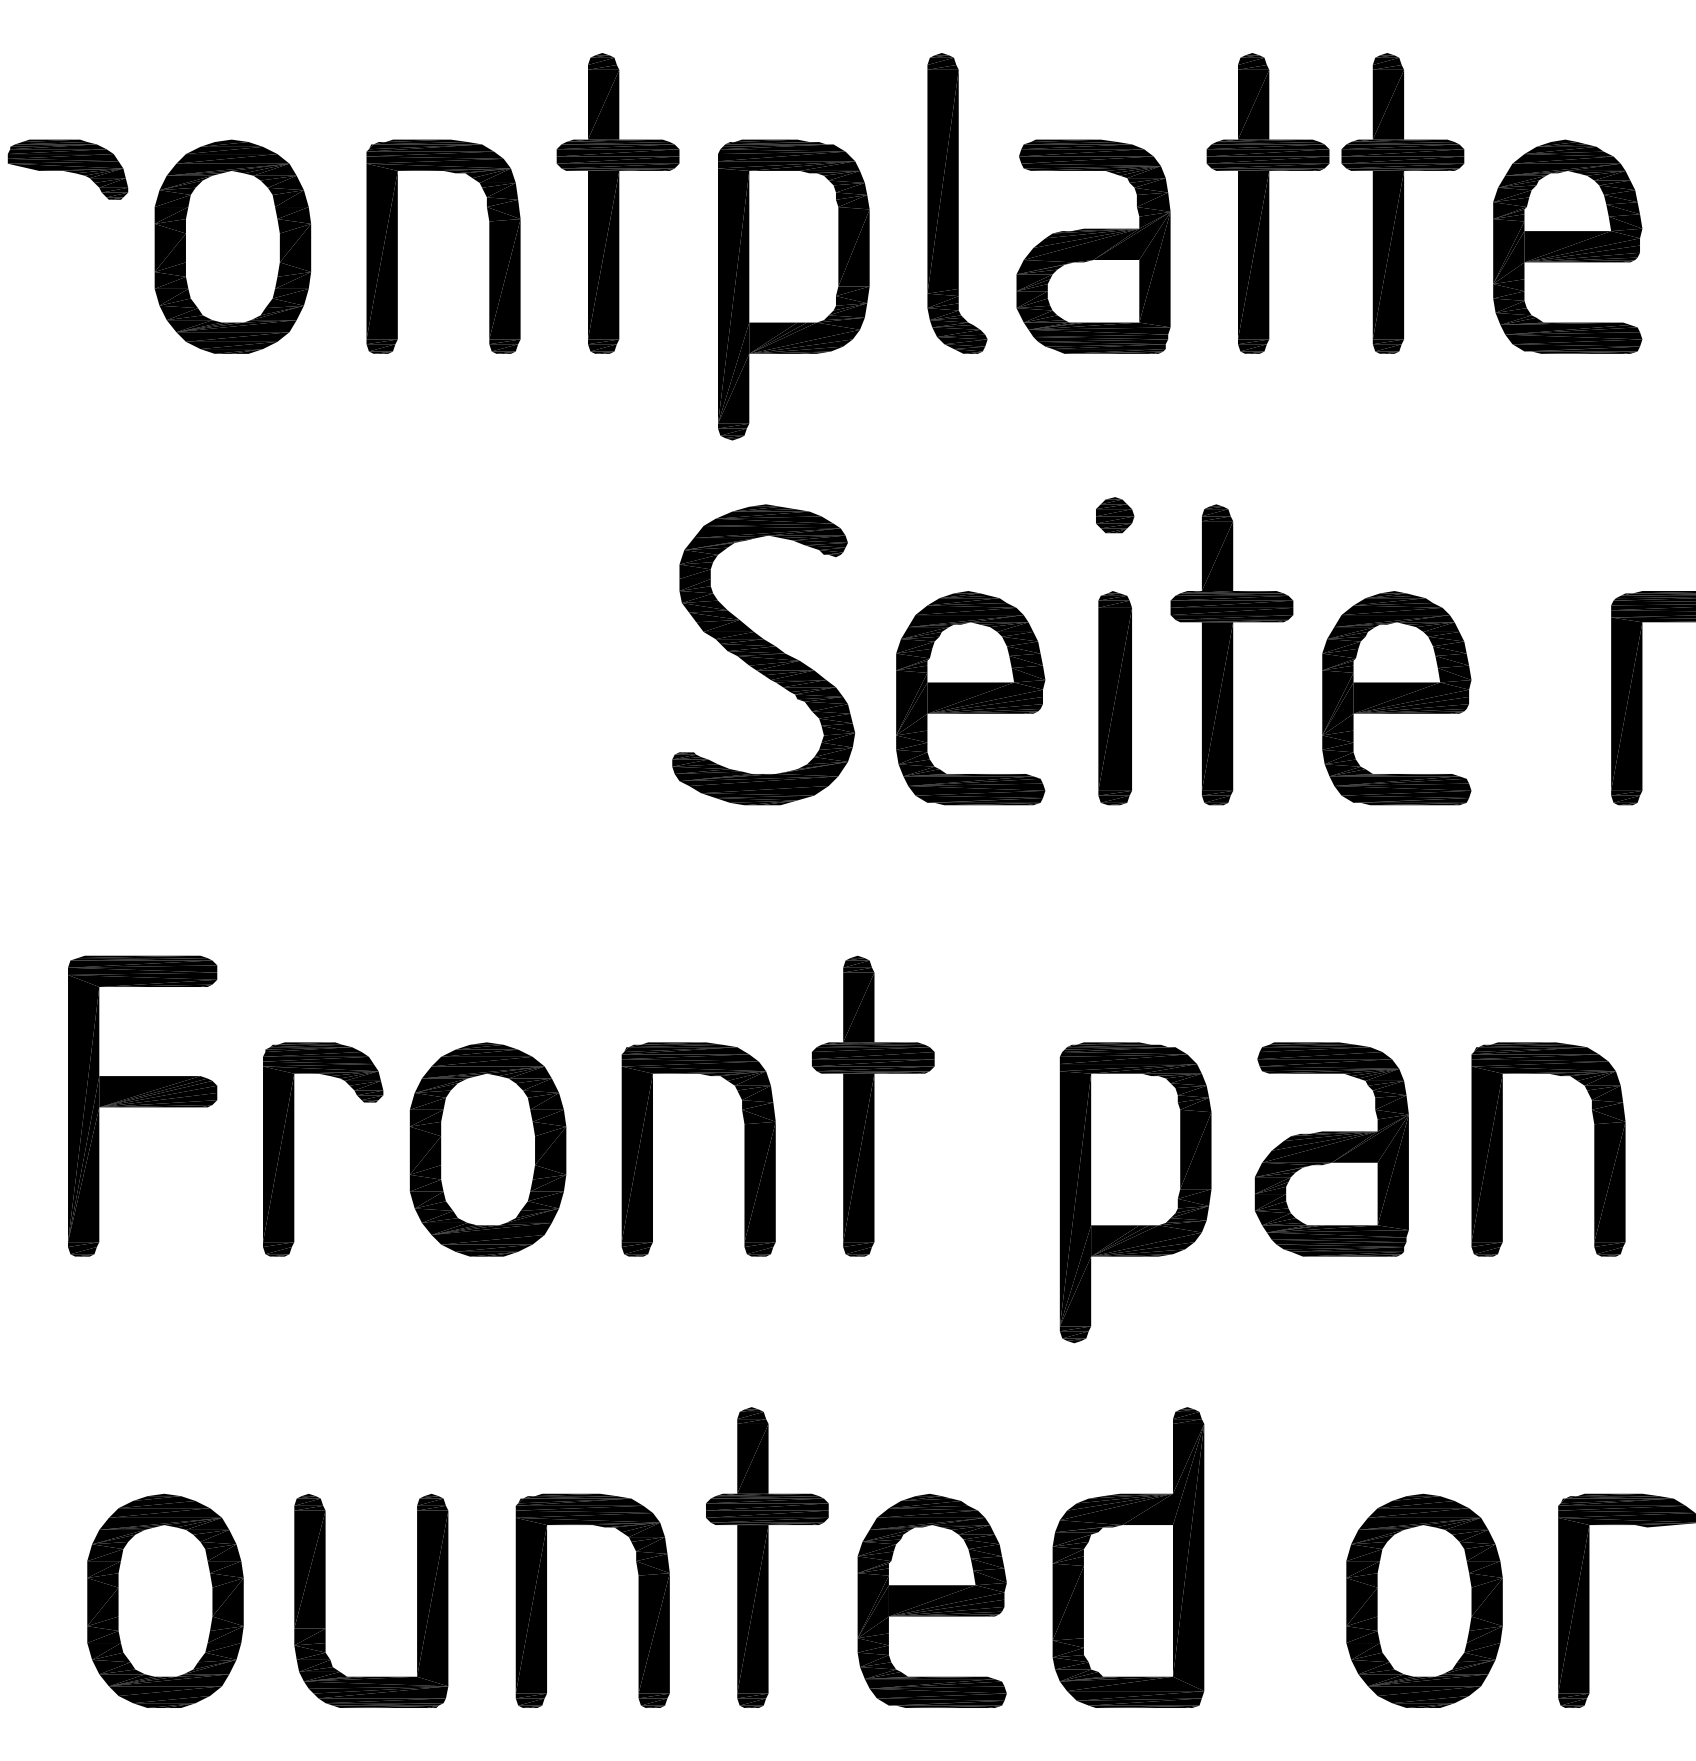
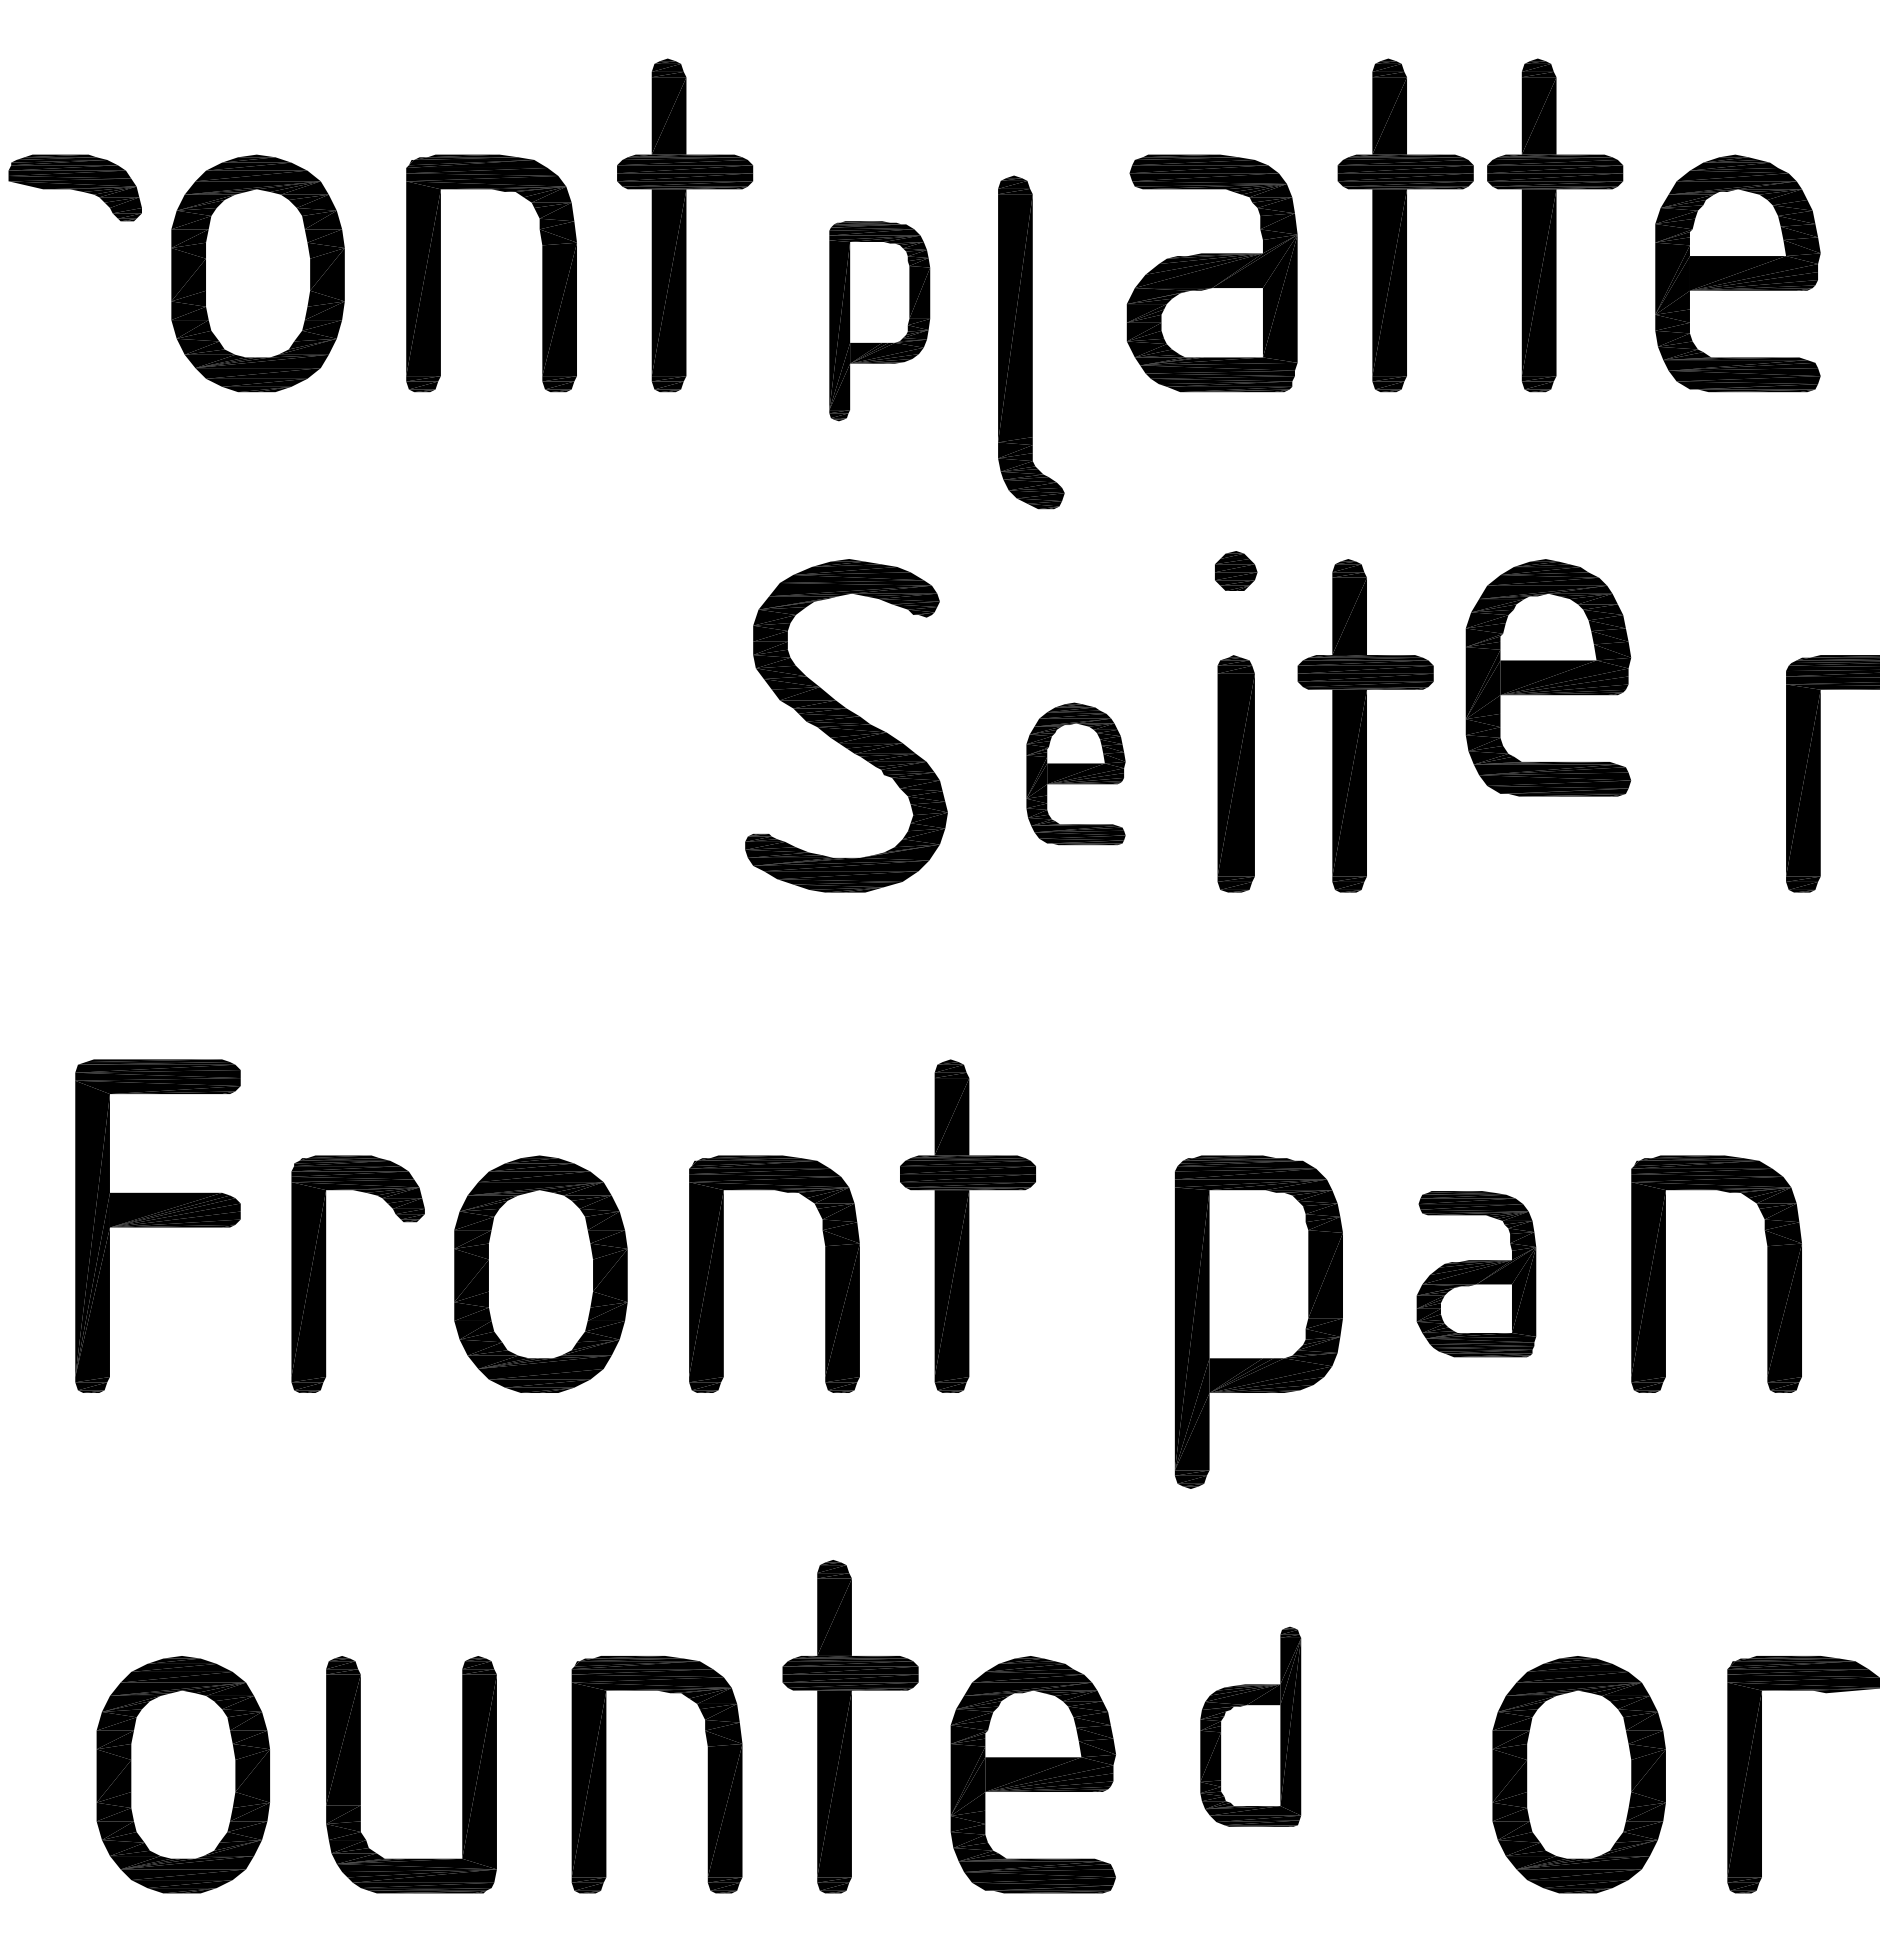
part: (957, 203) -> (1031, 342), moved
part: (793, 289) -> (879, 320), size x0.6
part: (970, 697) -> (1075, 773), size x0.6
part: (1396, 697) -> (1548, 677), moved
part: (1331, 1148) -> (1476, 1273), size x0.7
part: (1128, 1557) -> (1250, 1726), size x0.6

